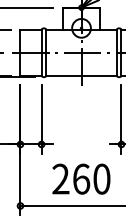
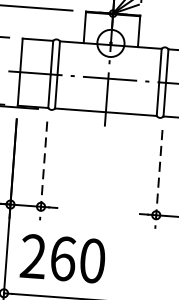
line: (41, 120) -> (43, 172), solid -> dashed
line: (121, 120) -> (158, 180), solid -> dashed
text: (81, 178) -> (63, 257), moved

